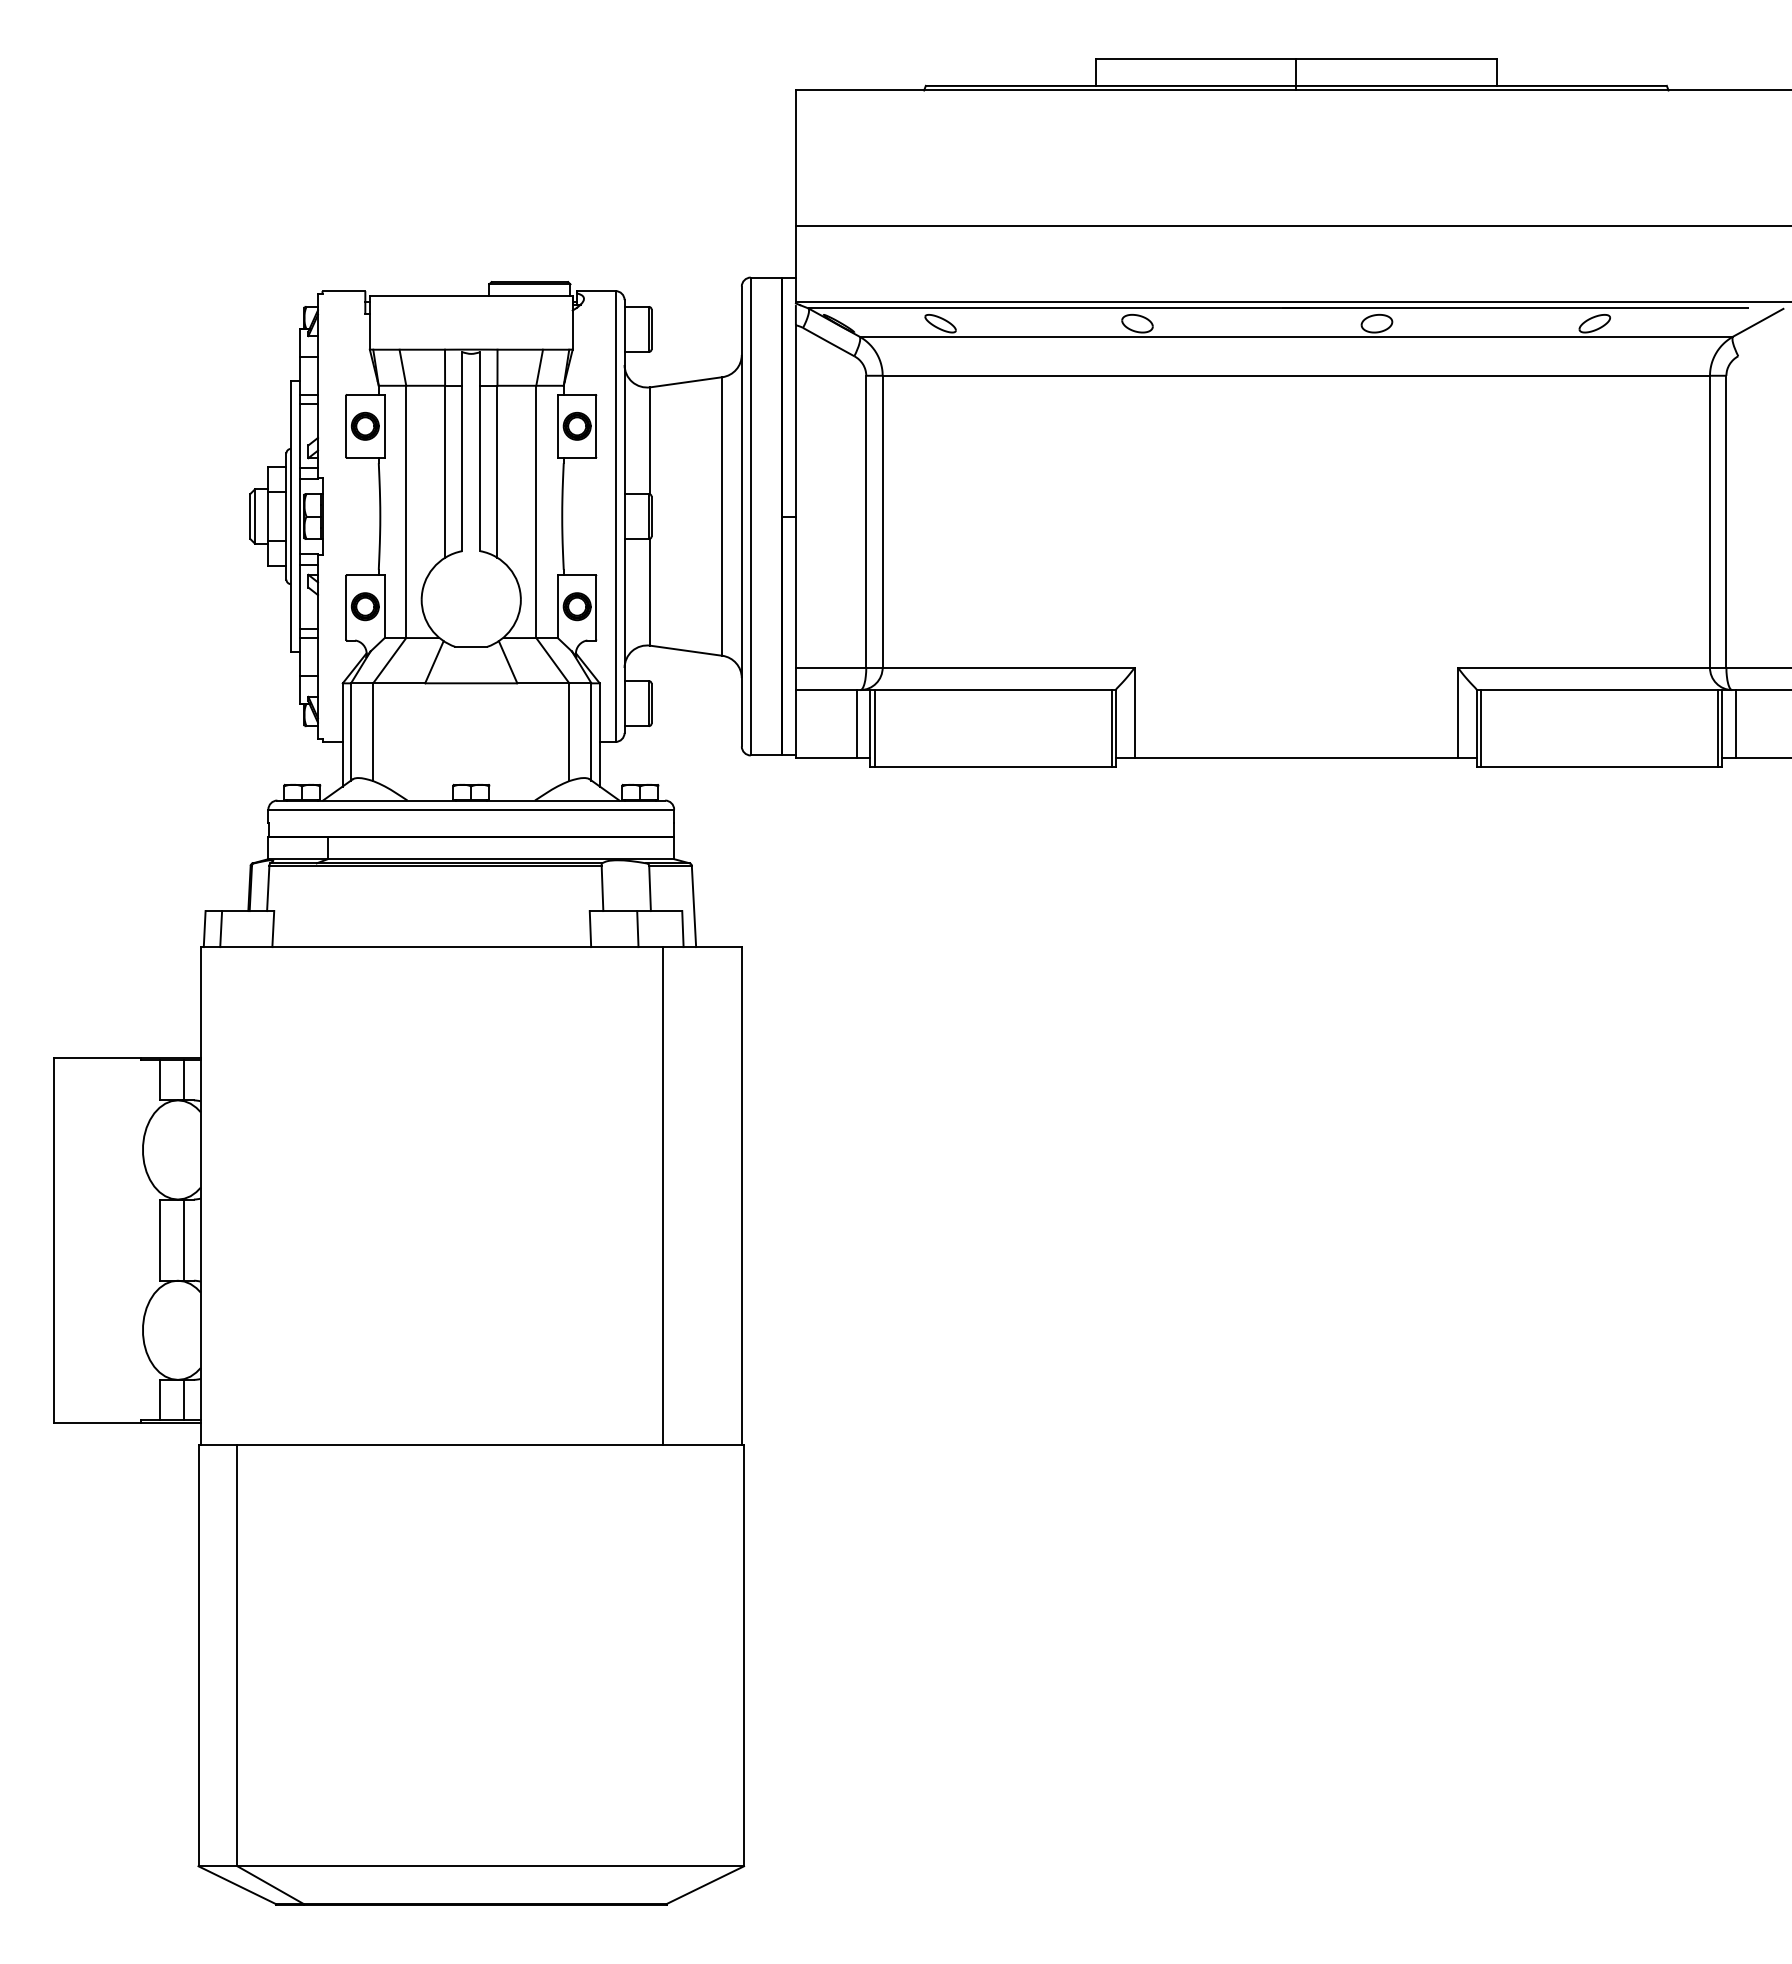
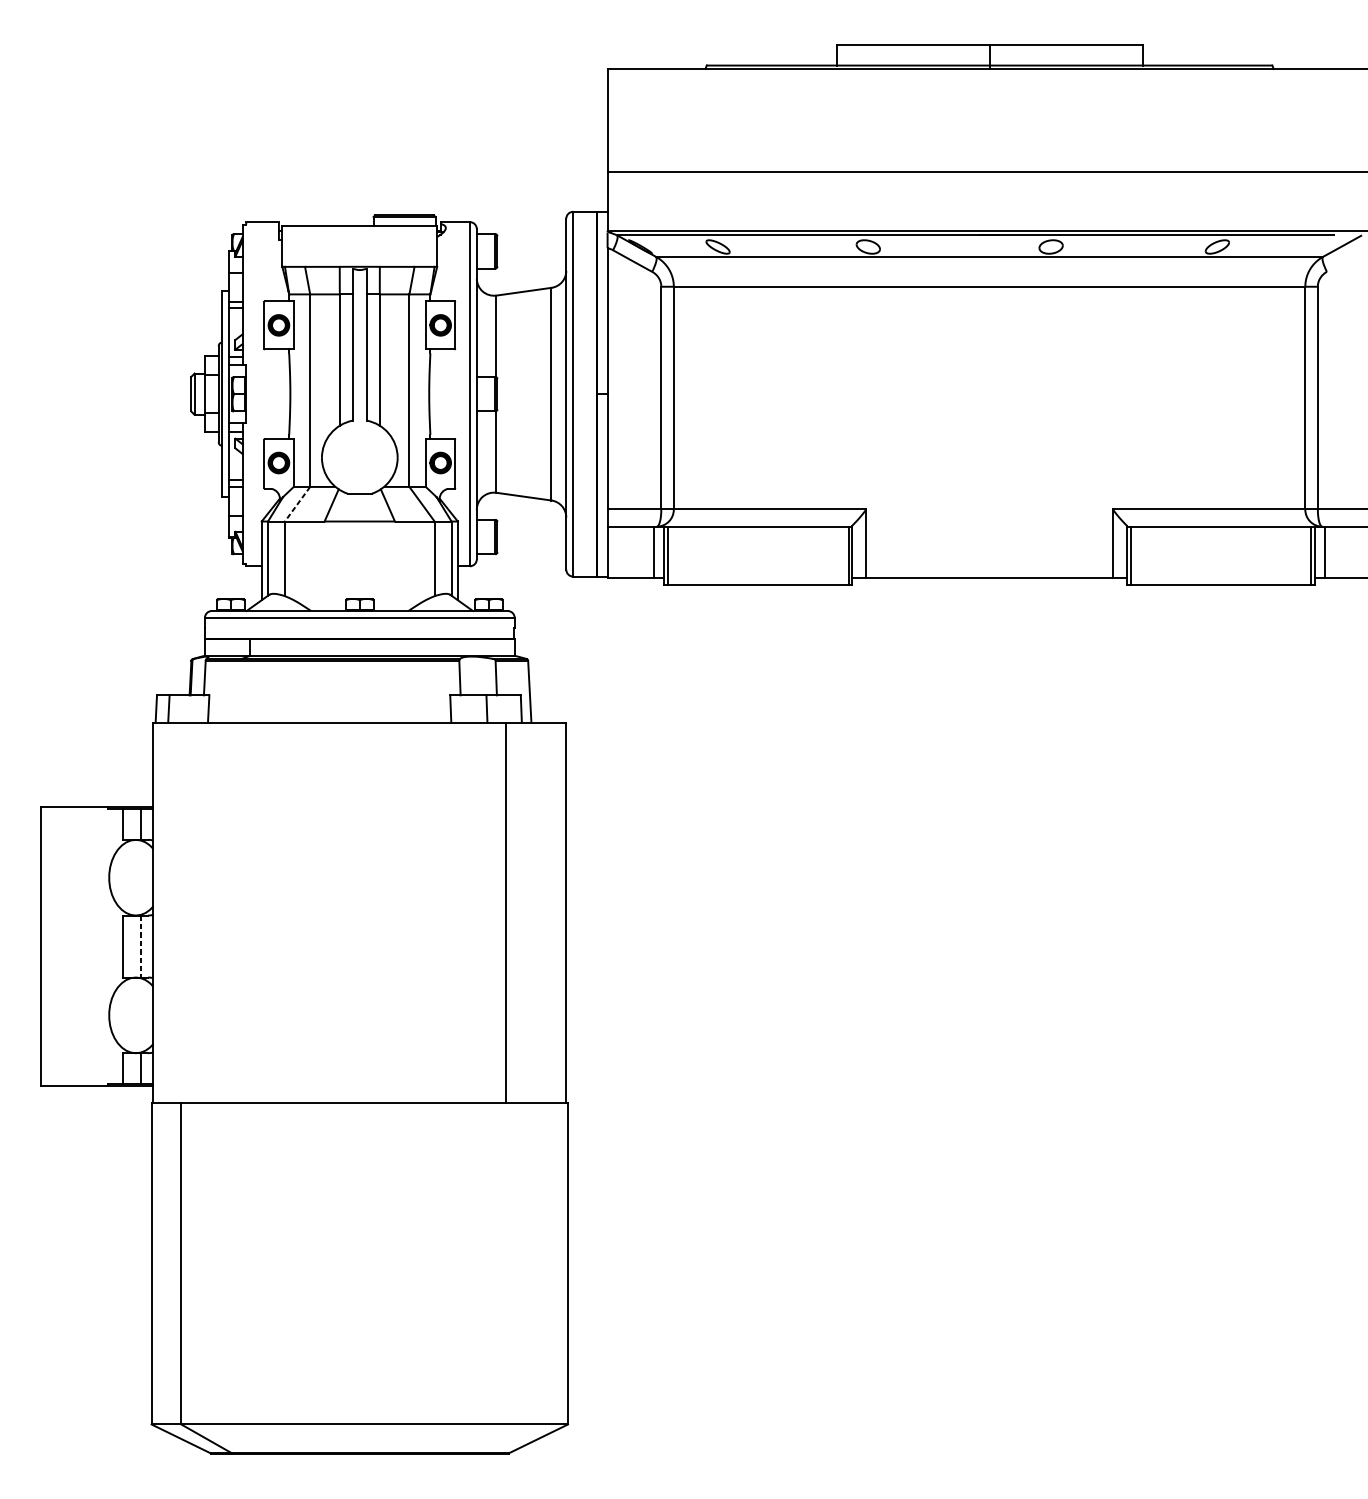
line: (389, 661) -> (297, 504), solid -> dashed
line: (184, 1240) -> (140, 946), solid -> dashed

